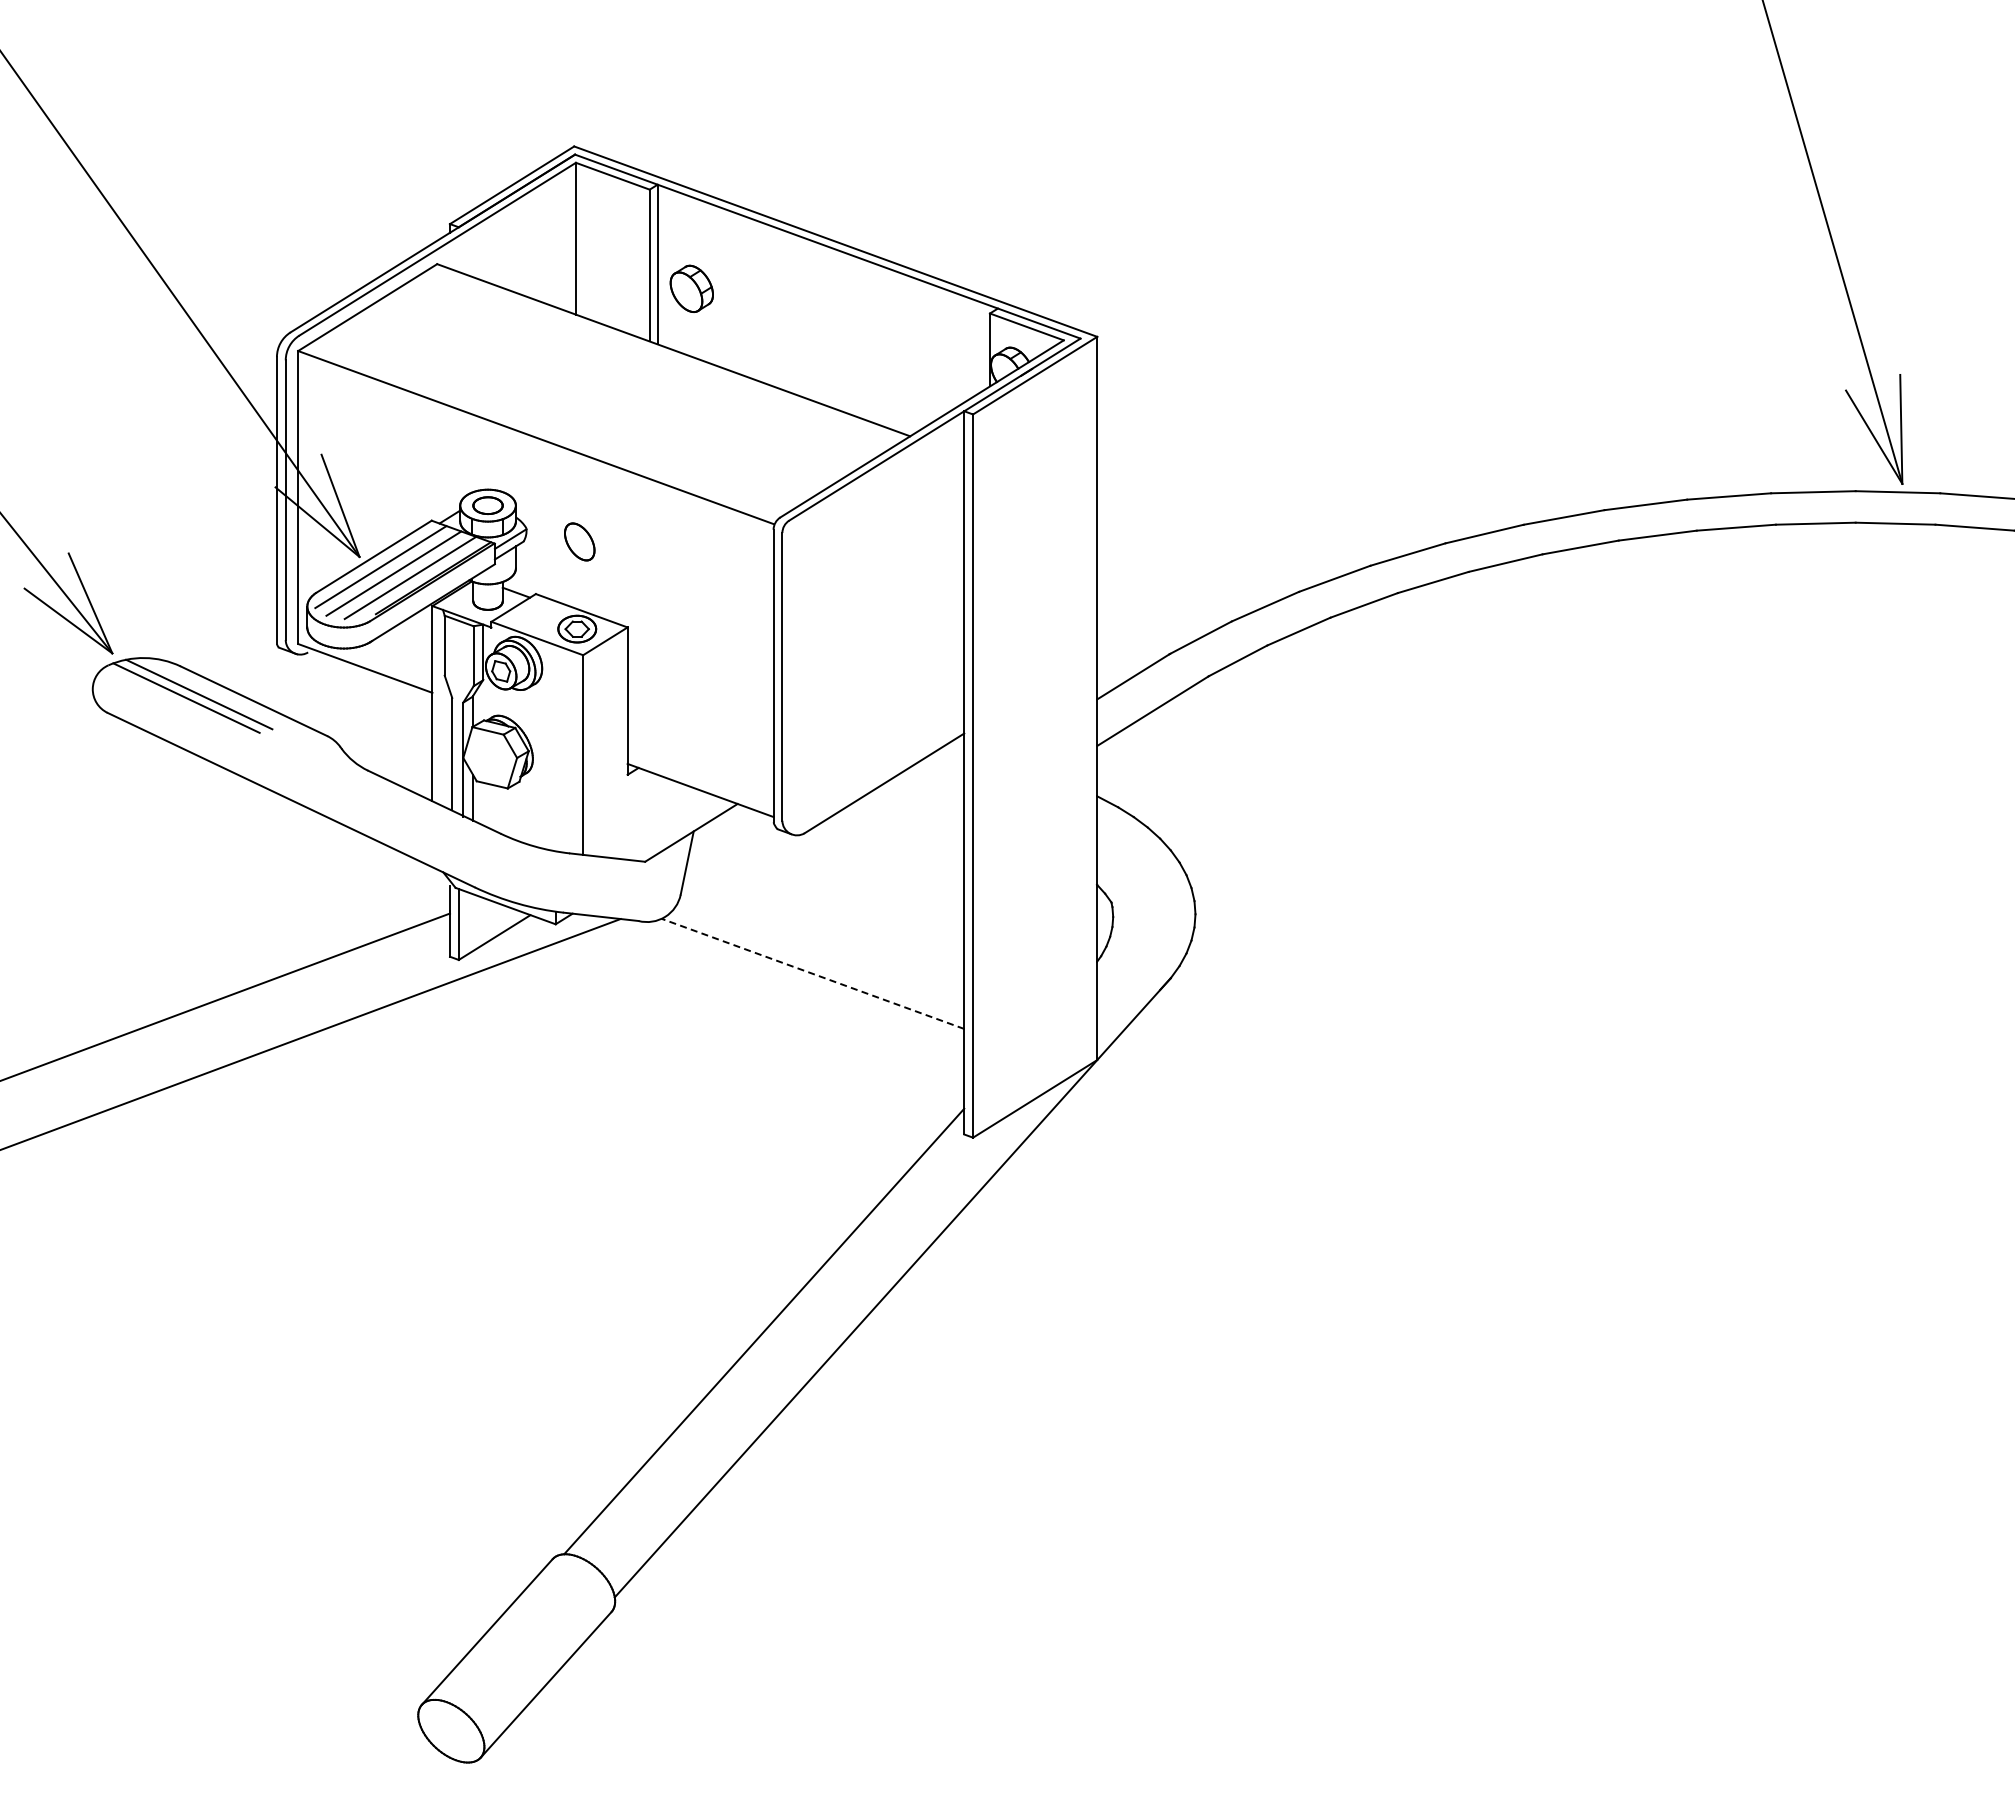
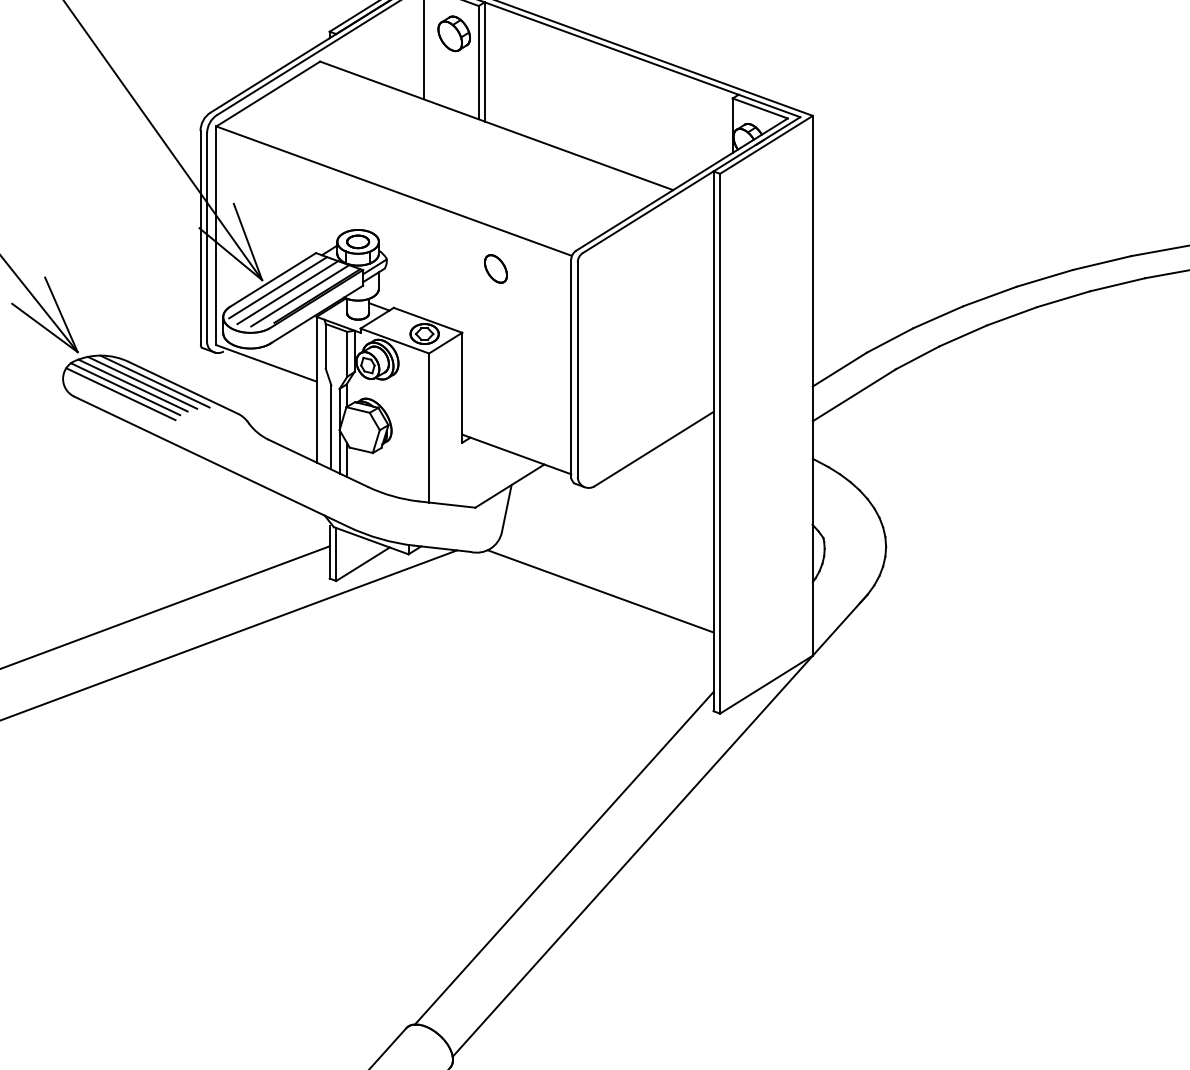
part: (691, 288) -> (453, 33), moved
part: (579, 541) -> (495, 268), moved
line: (215, 692) -> (154, 381), added
line: (176, 702) -> (125, 388), added
line: (170, 709) -> (121, 394), added
line: (812, 973) -> (600, 591), dashed -> solid

